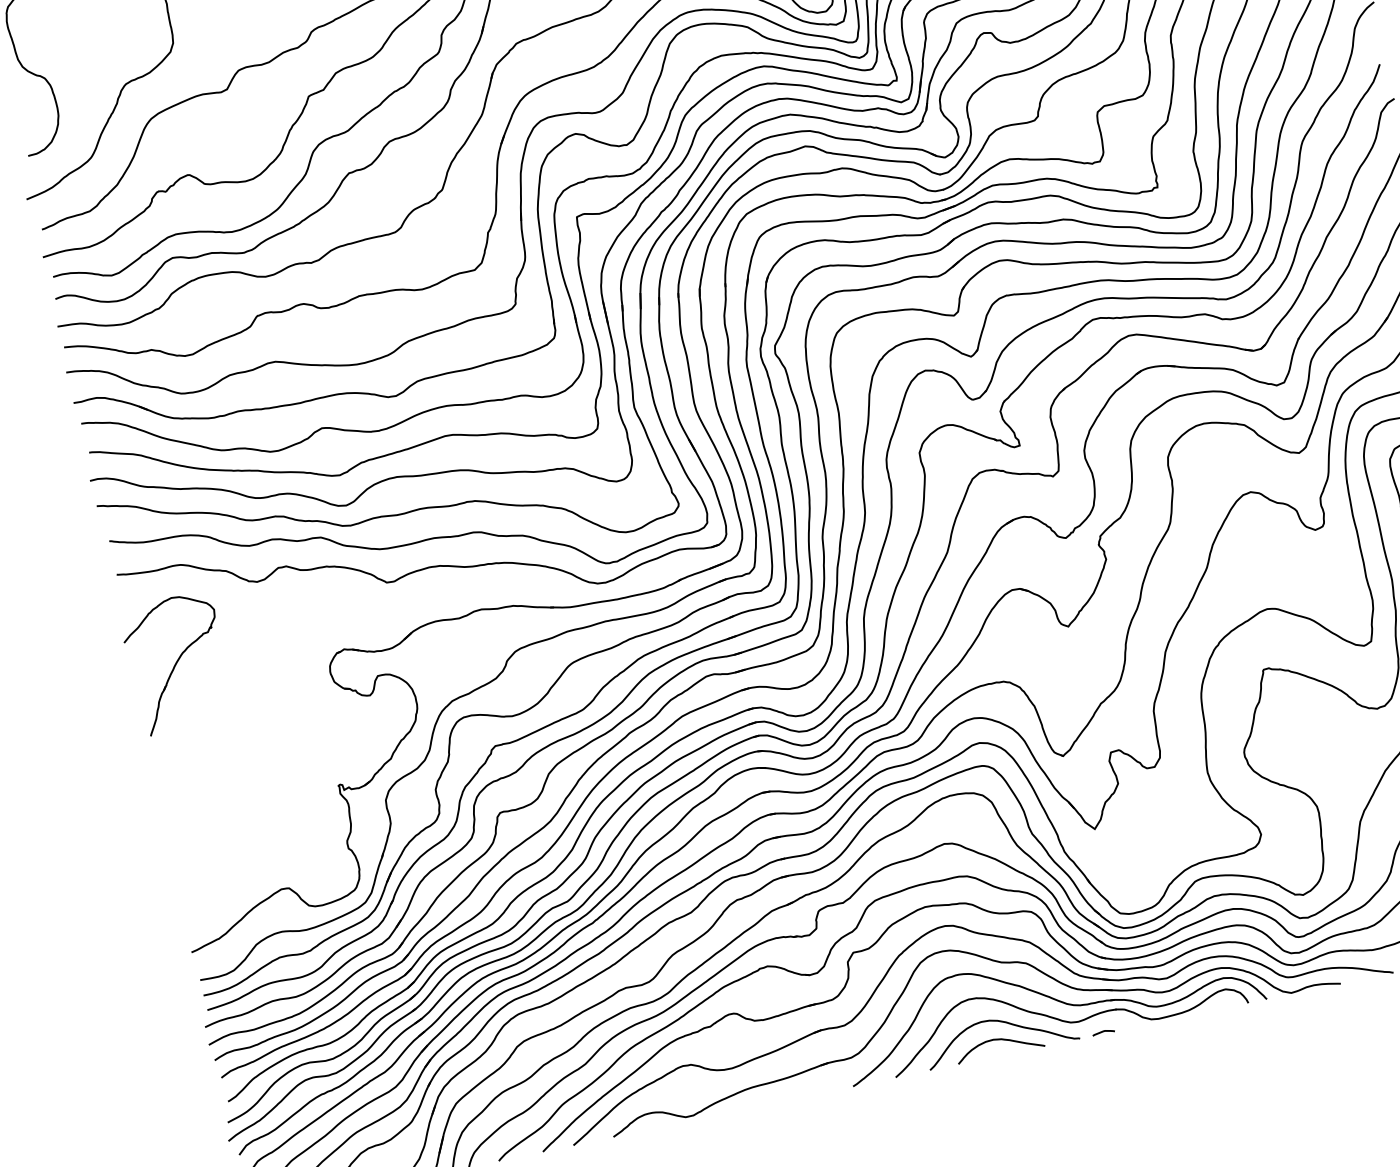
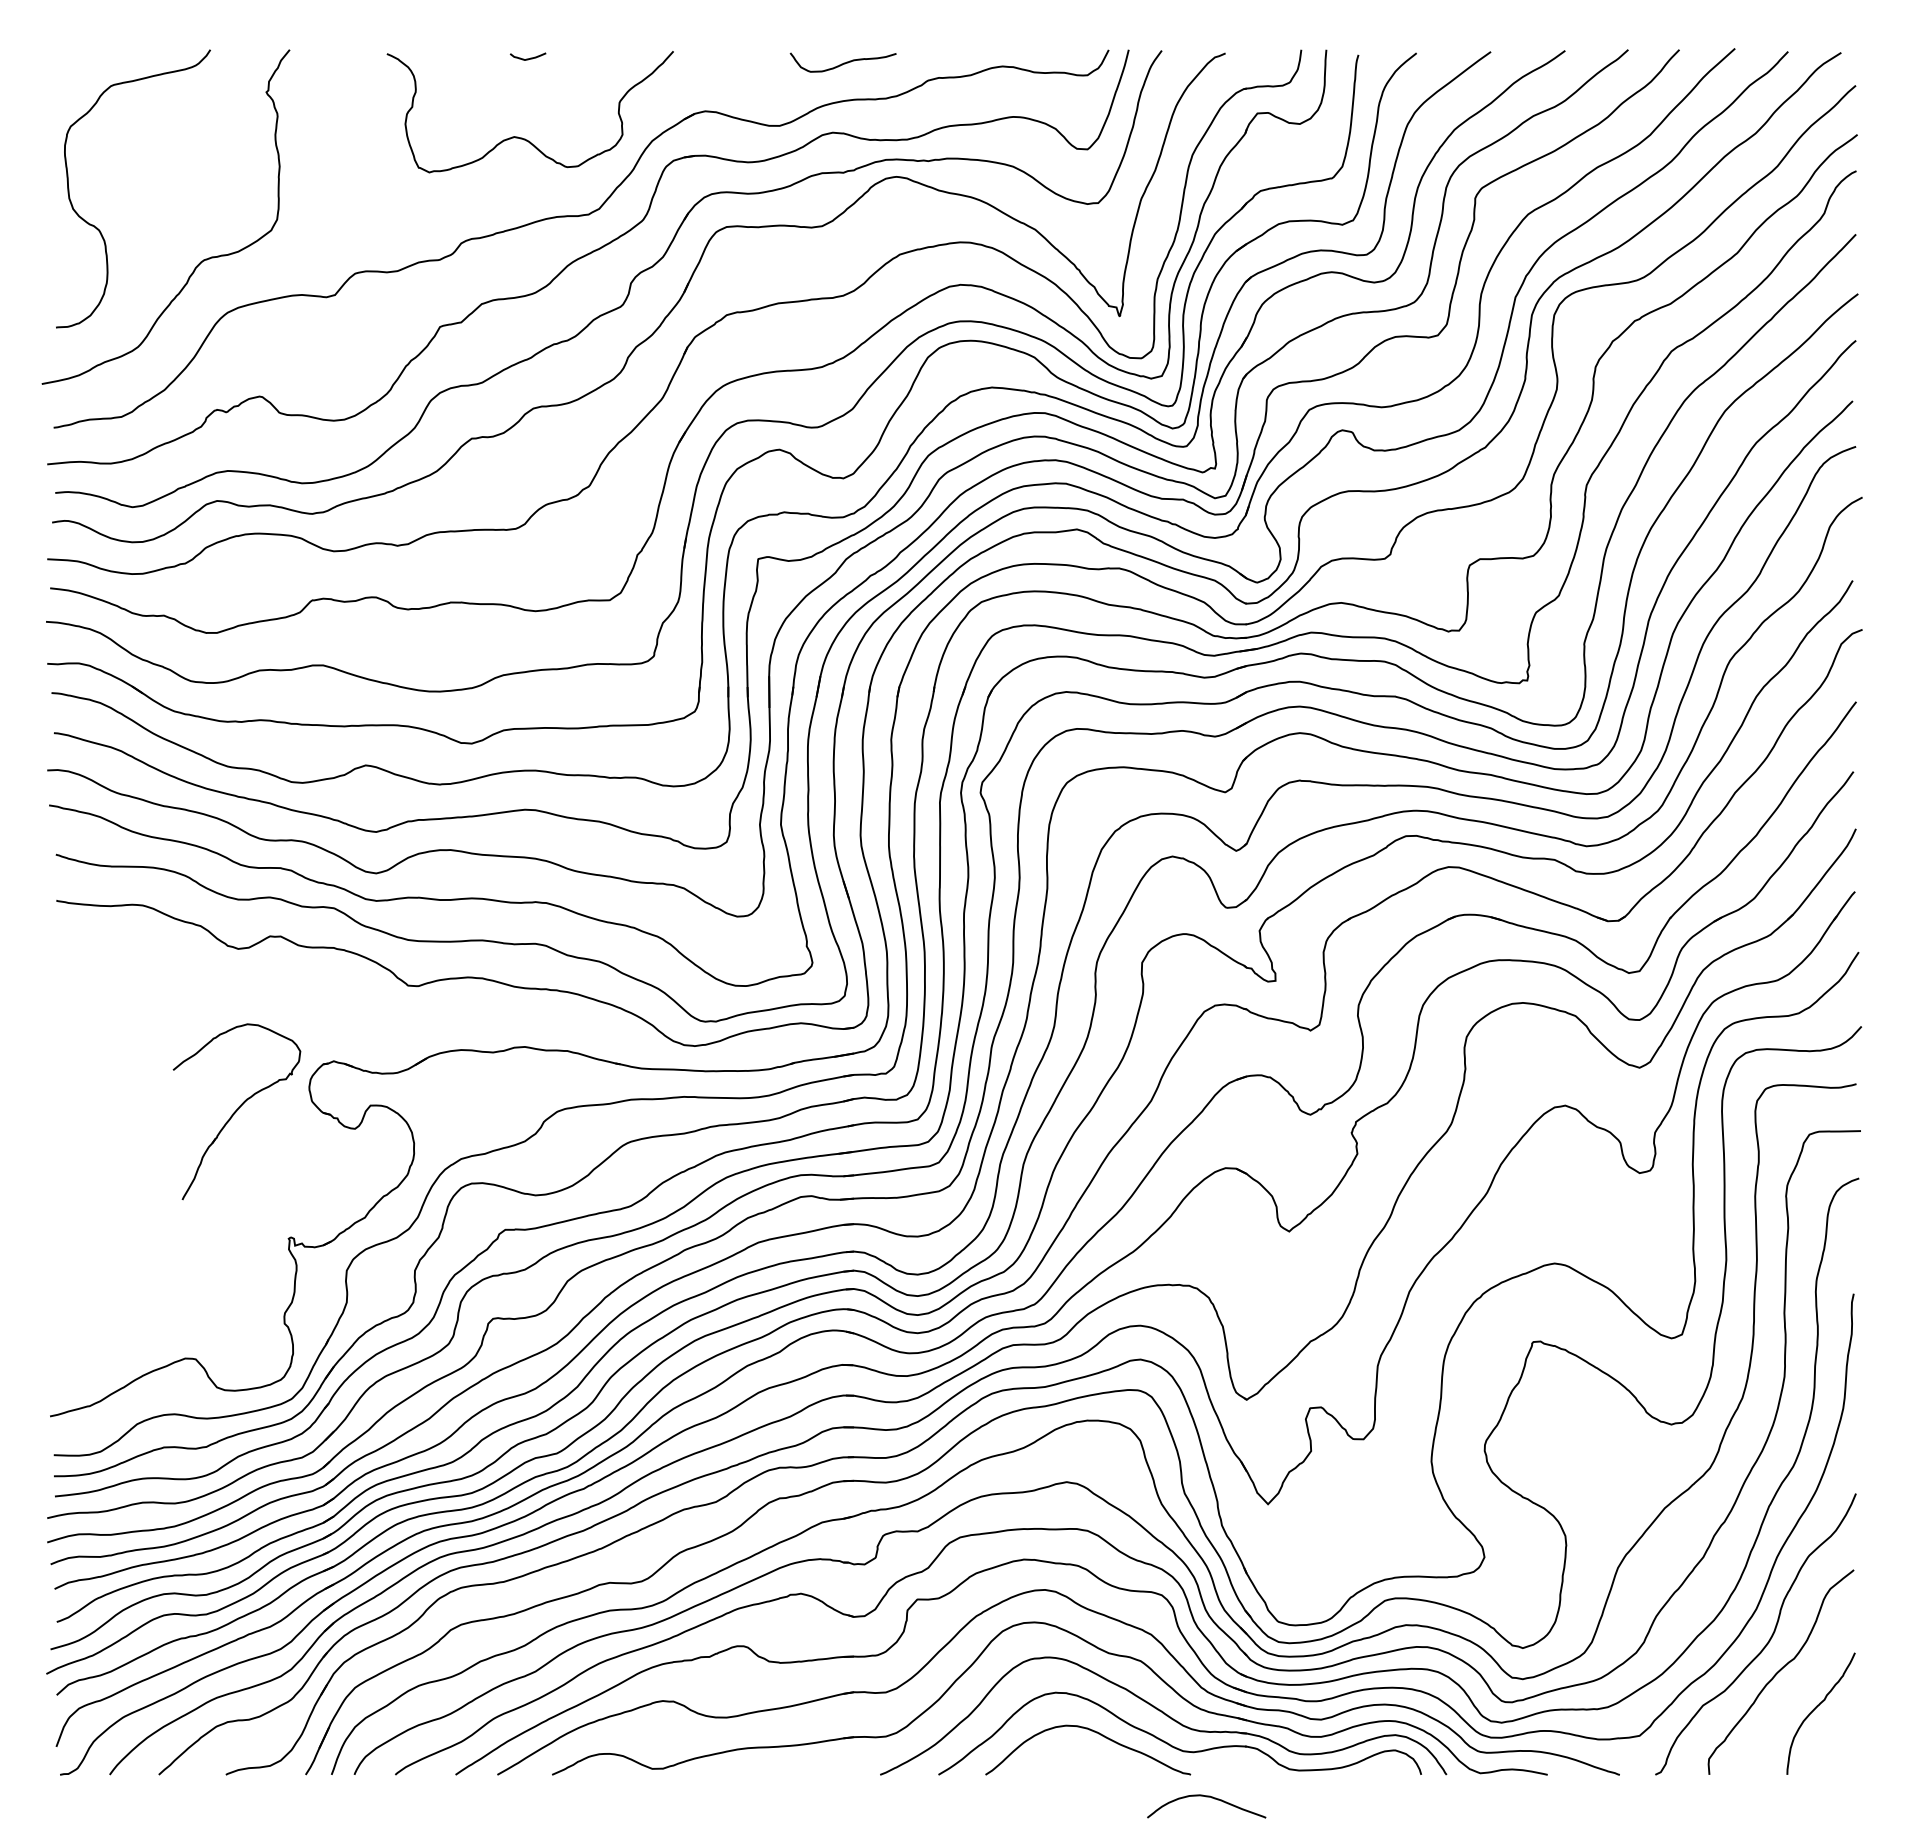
part: (176, 663) -> (236, 1111), moved
curve: (1103, 1031) -> (1223, 1772), removed
curve: (998, 1040) -> (1206, 1797), moved

